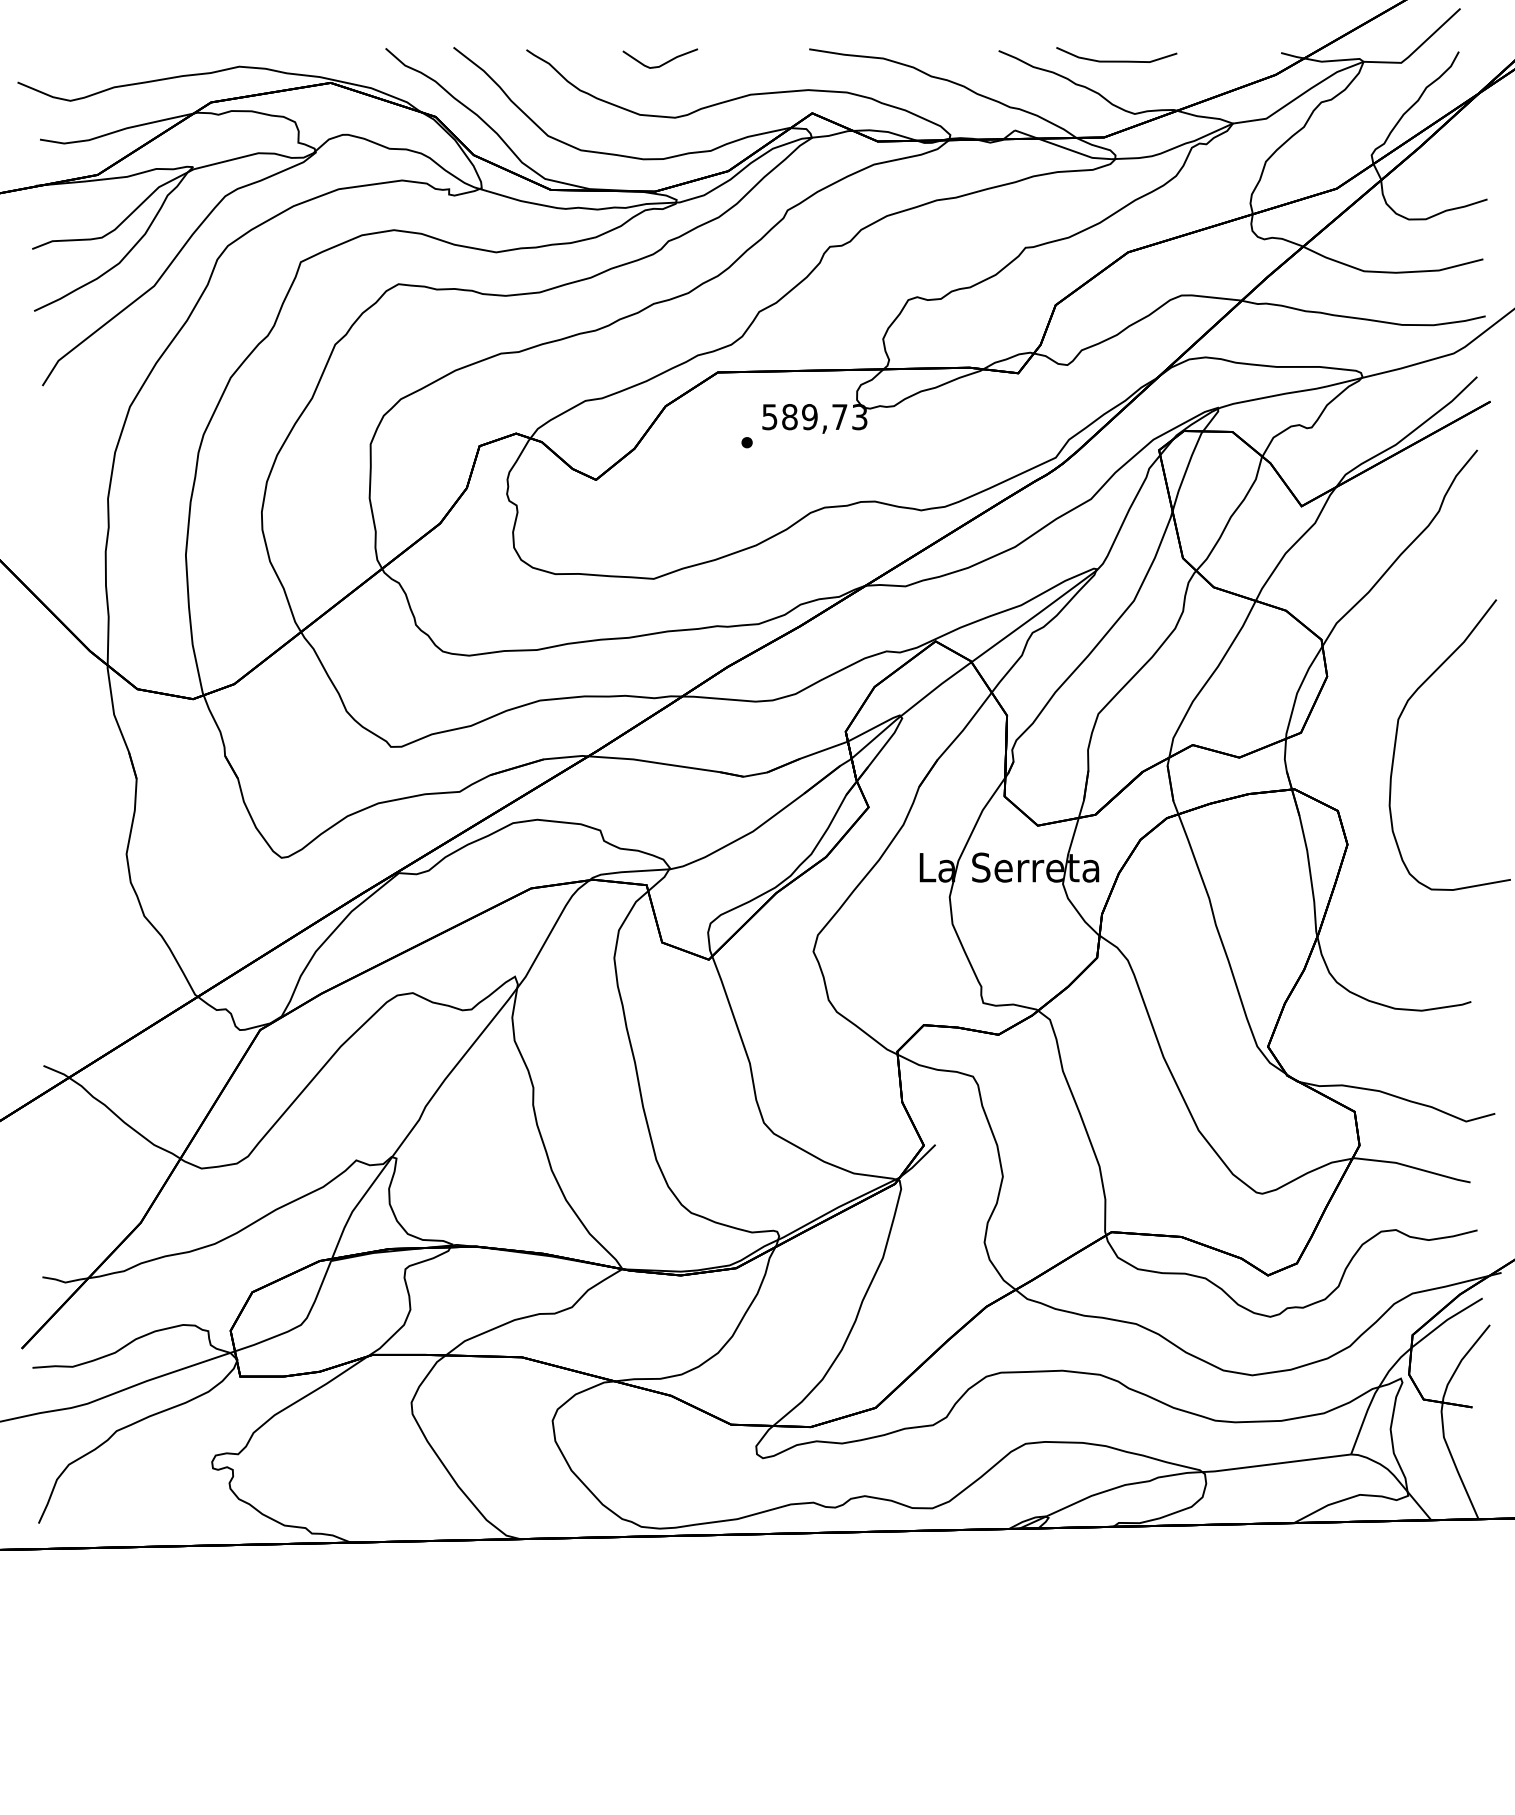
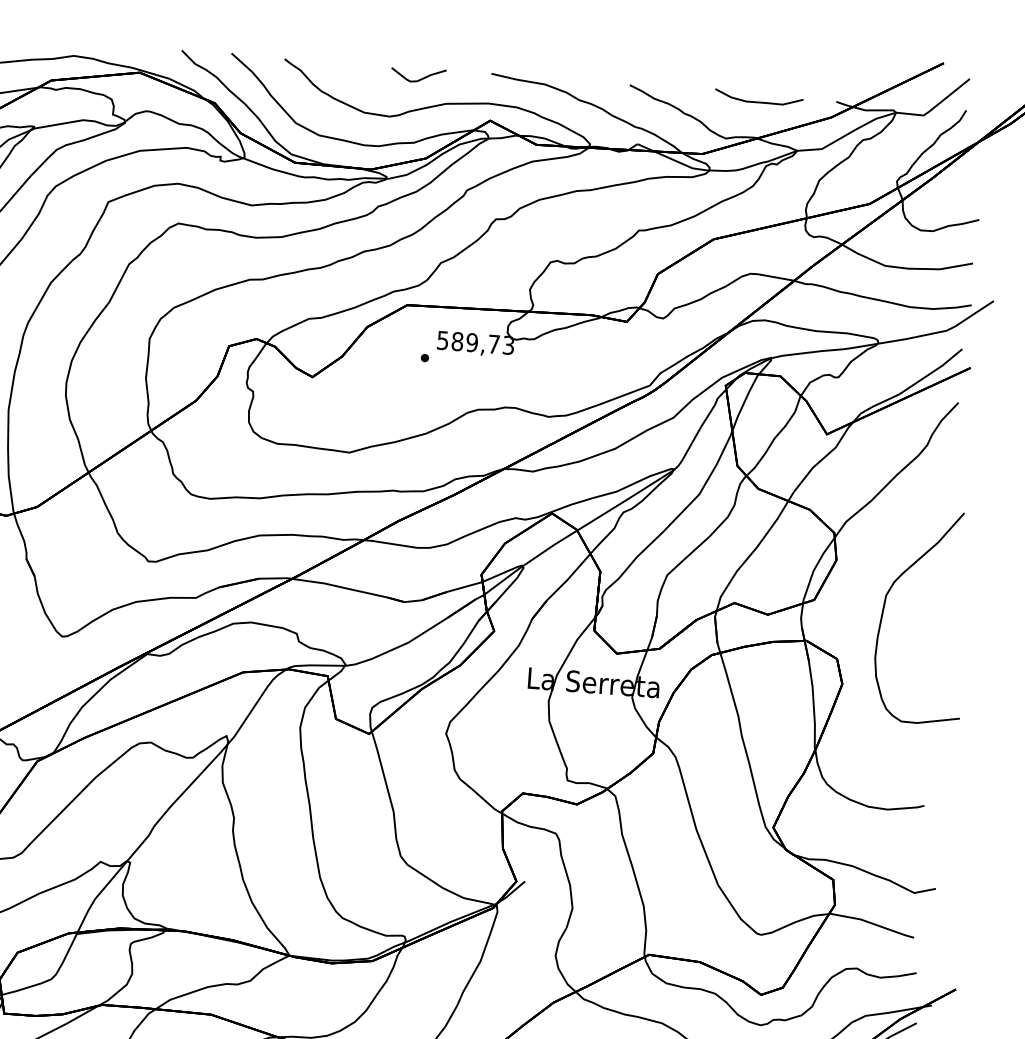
curve: (1116, 60) -> (758, 101), moved
curve: (664, 62) -> (421, 78), moved

